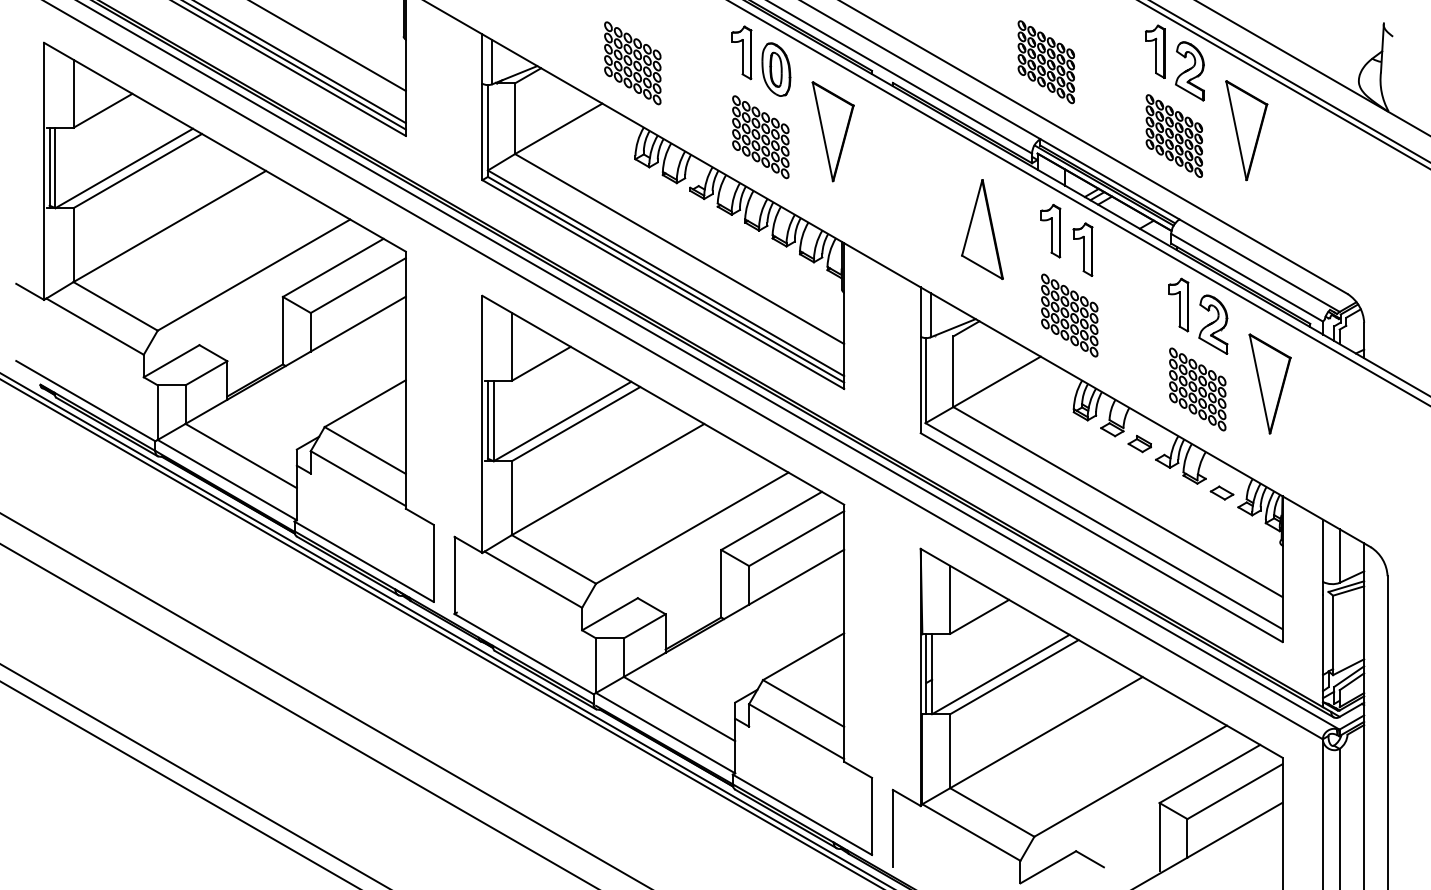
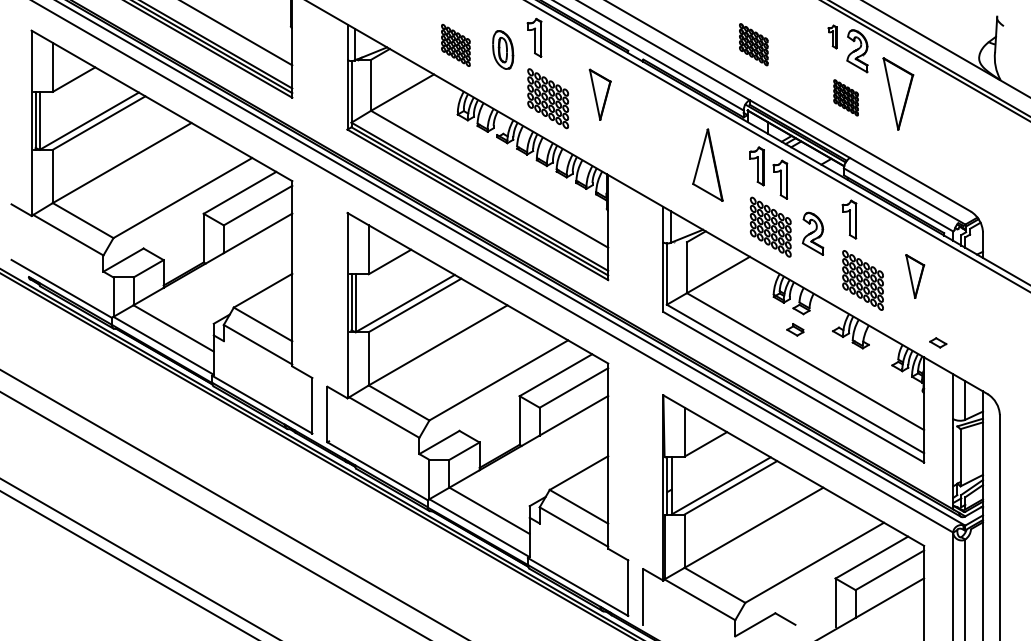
part: (1155, 51) -> (832, 36), size x0.6
part: (1045, 62) -> (753, 44), size x0.7
part: (632, 63) -> (455, 45), size x0.7
part: (776, 69) -> (503, 49), moved
part: (832, 131) -> (599, 94), size x0.7
part: (1173, 135) -> (845, 97), size x0.6
part: (1213, 324) -> (813, 233), moved
part: (1269, 383) -> (914, 276), size x0.6
part: (1139, 443) -> (795, 329), moved
part: (1221, 492) -> (937, 342), moved

